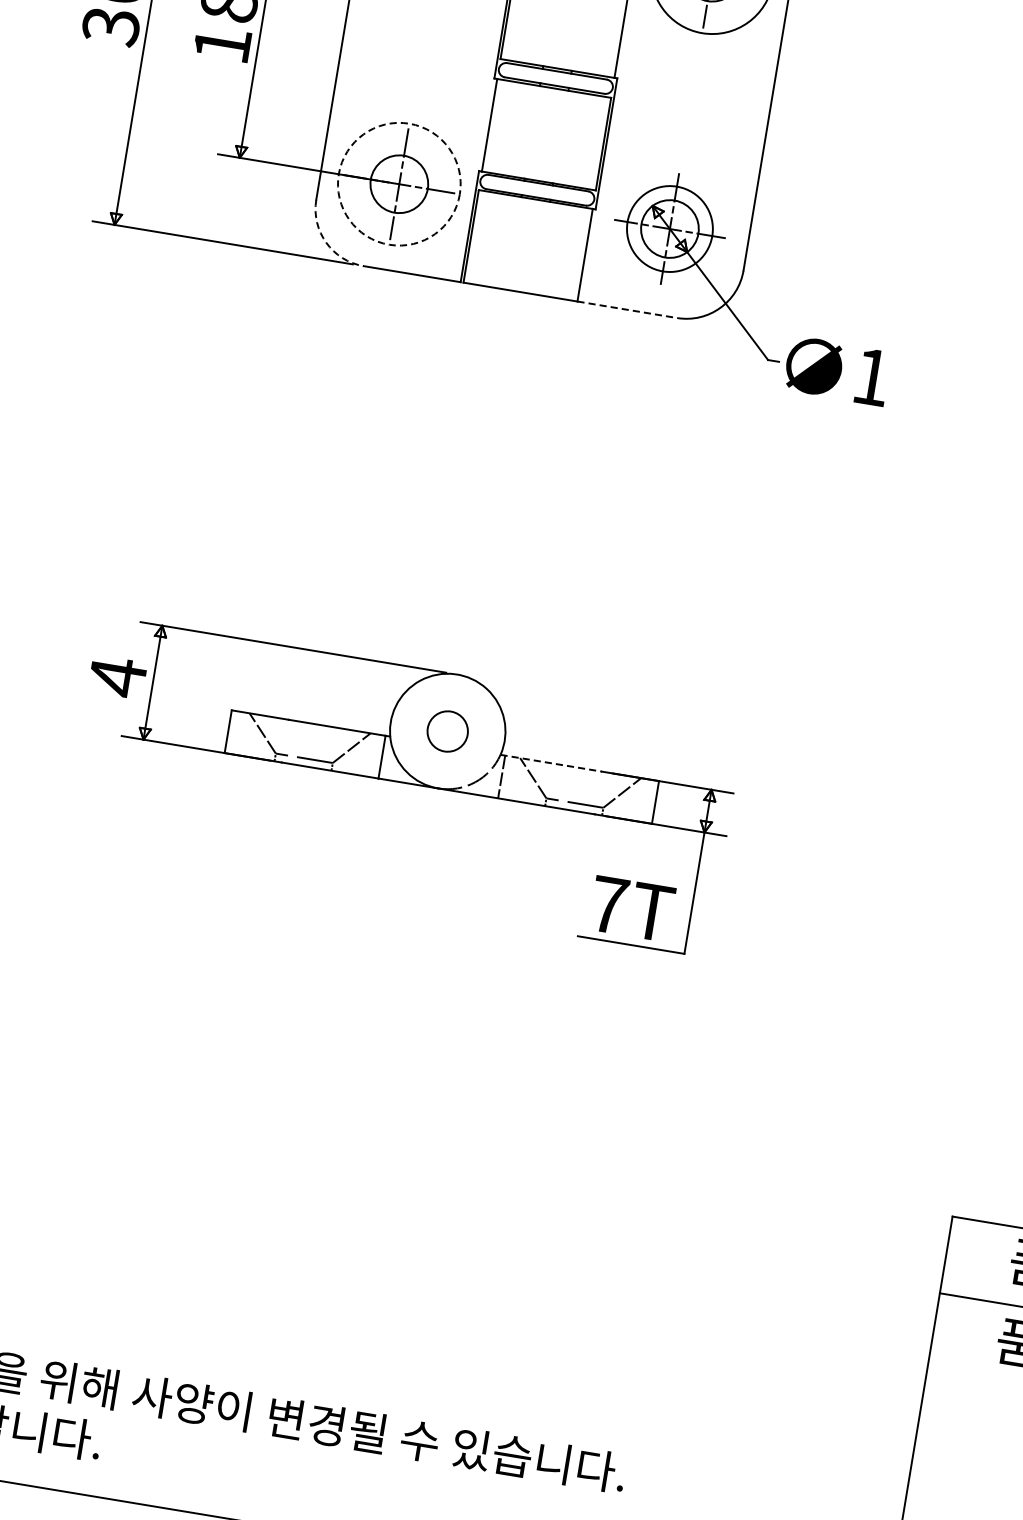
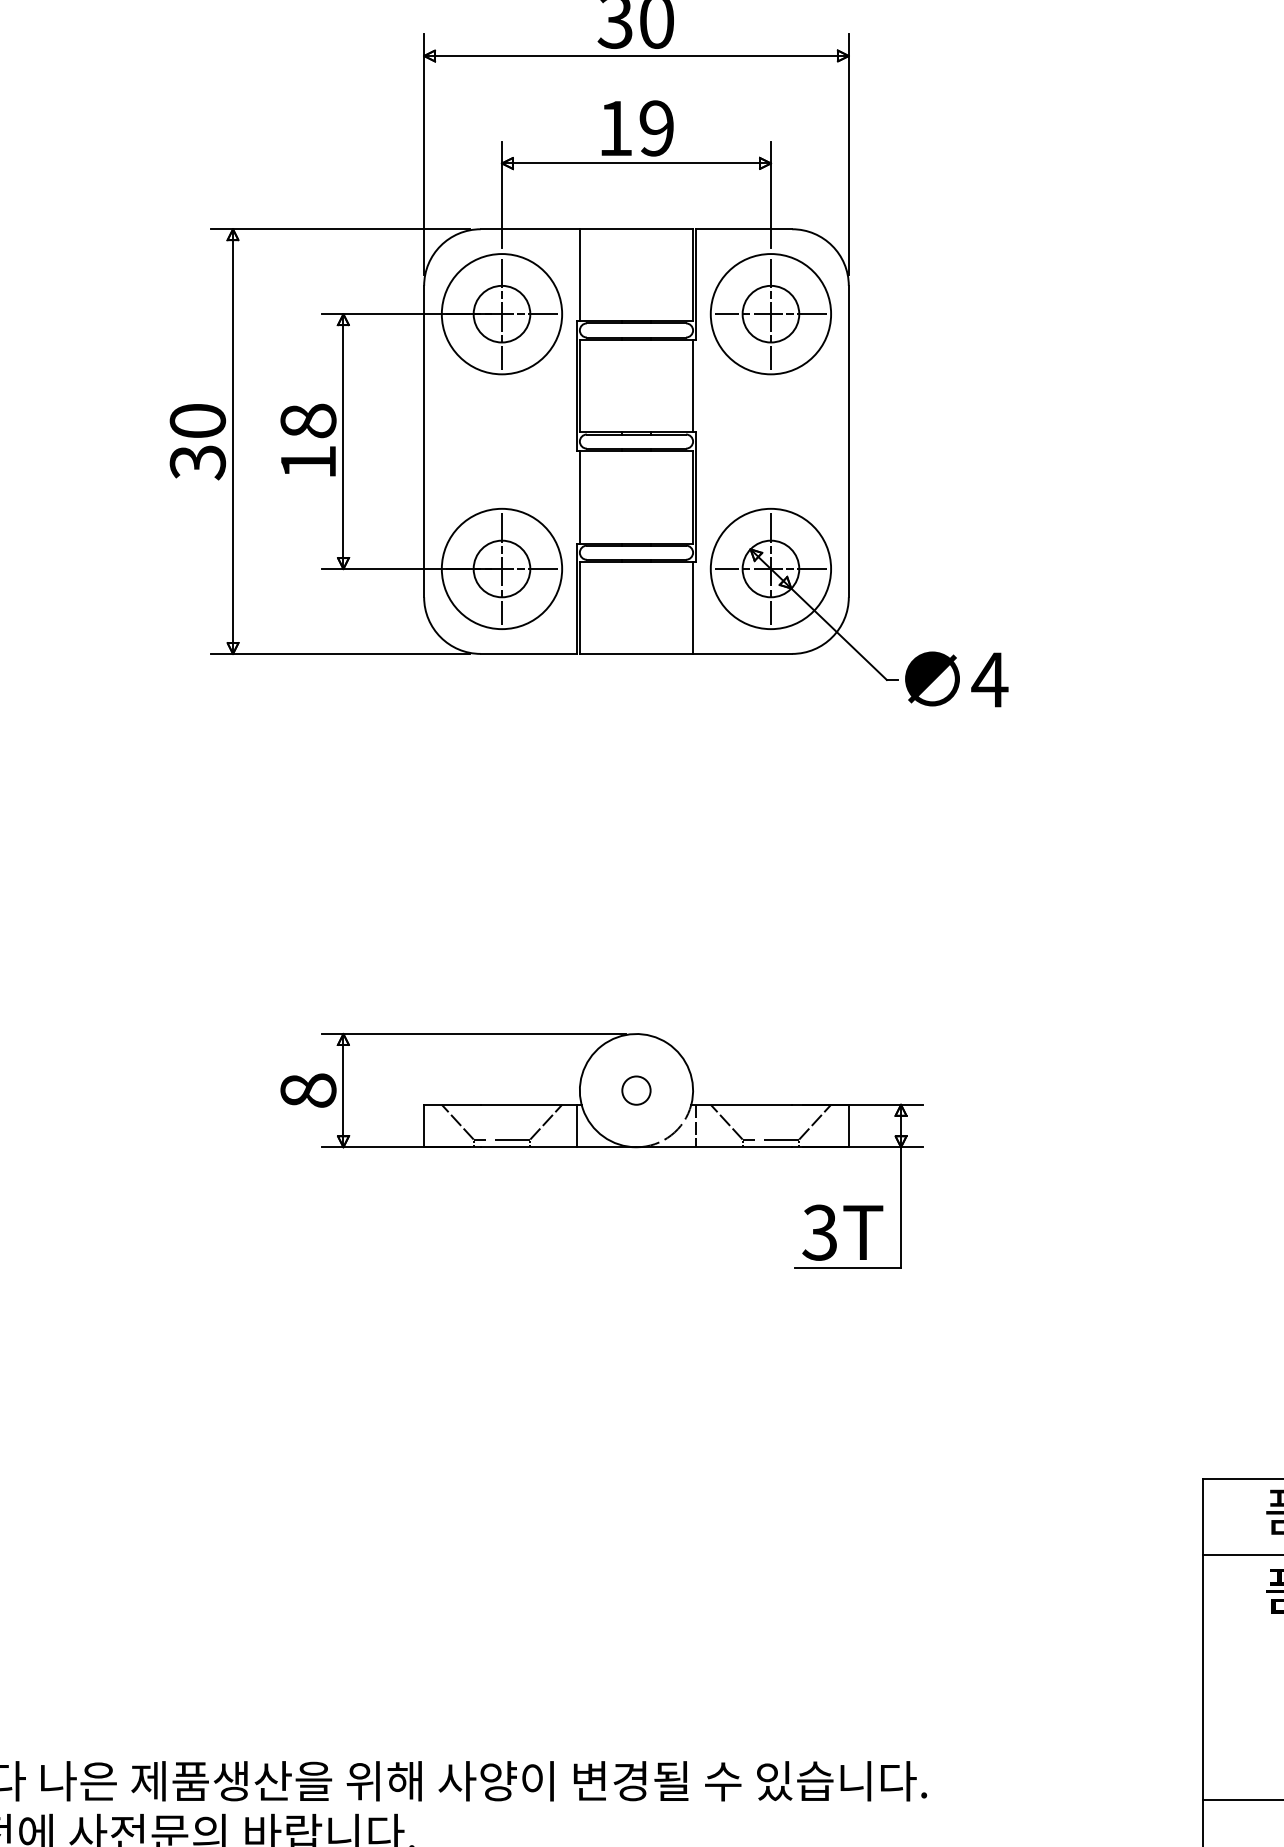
circle: (398, 183) -> (501, 568), dashed -> solid
circle: (669, 228) -> (770, 568), size x1.43
arc: (326, 242) -> (440, 637), dashed -> solid
line: (627, 309) -> (742, 653), dashed -> solid
text: (871, 376) -> (989, 679), 1 -> 4
text: (117, 676) -> (308, 1090), 4 -> 8
circle: (447, 731) -> (636, 1090), size x0.71
line: (552, 763) -> (742, 1104), dashed -> solid
text: (608, 904) -> (819, 1232), 7T -> 3T

